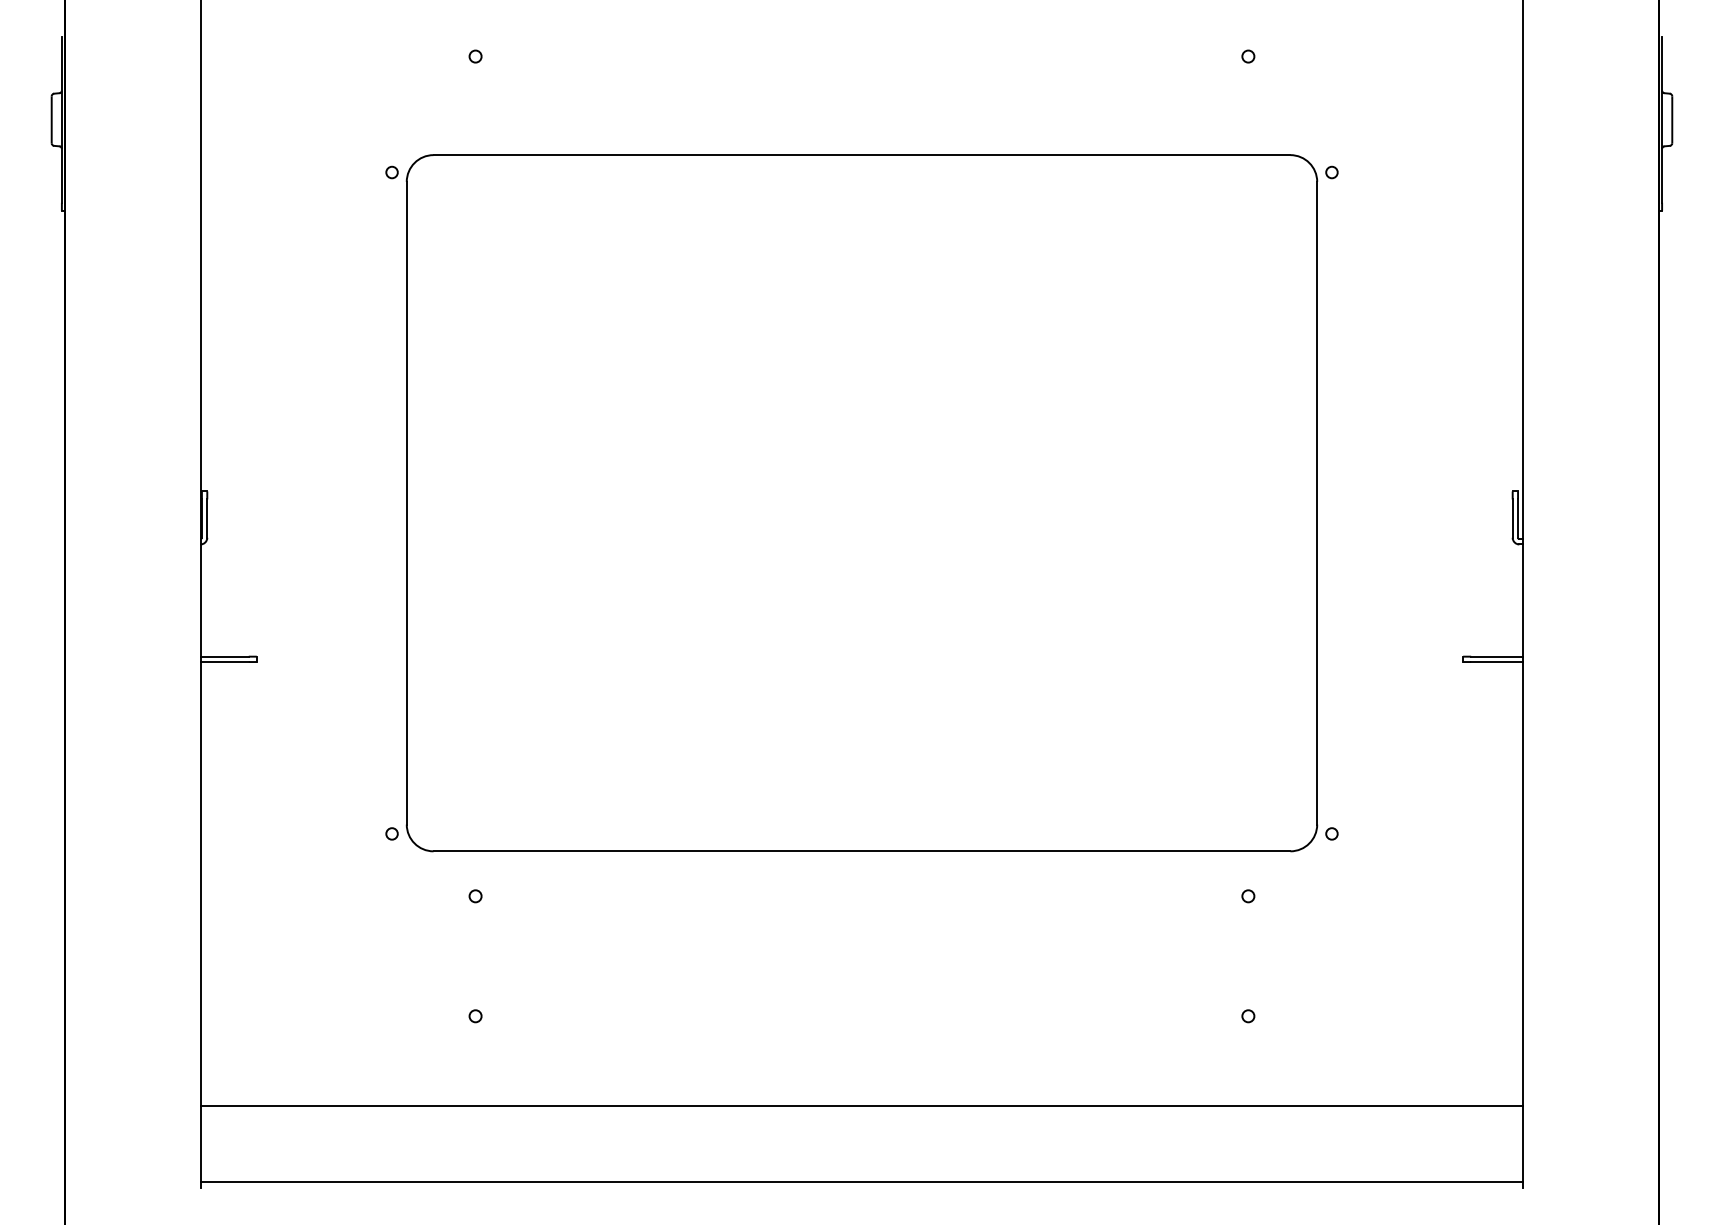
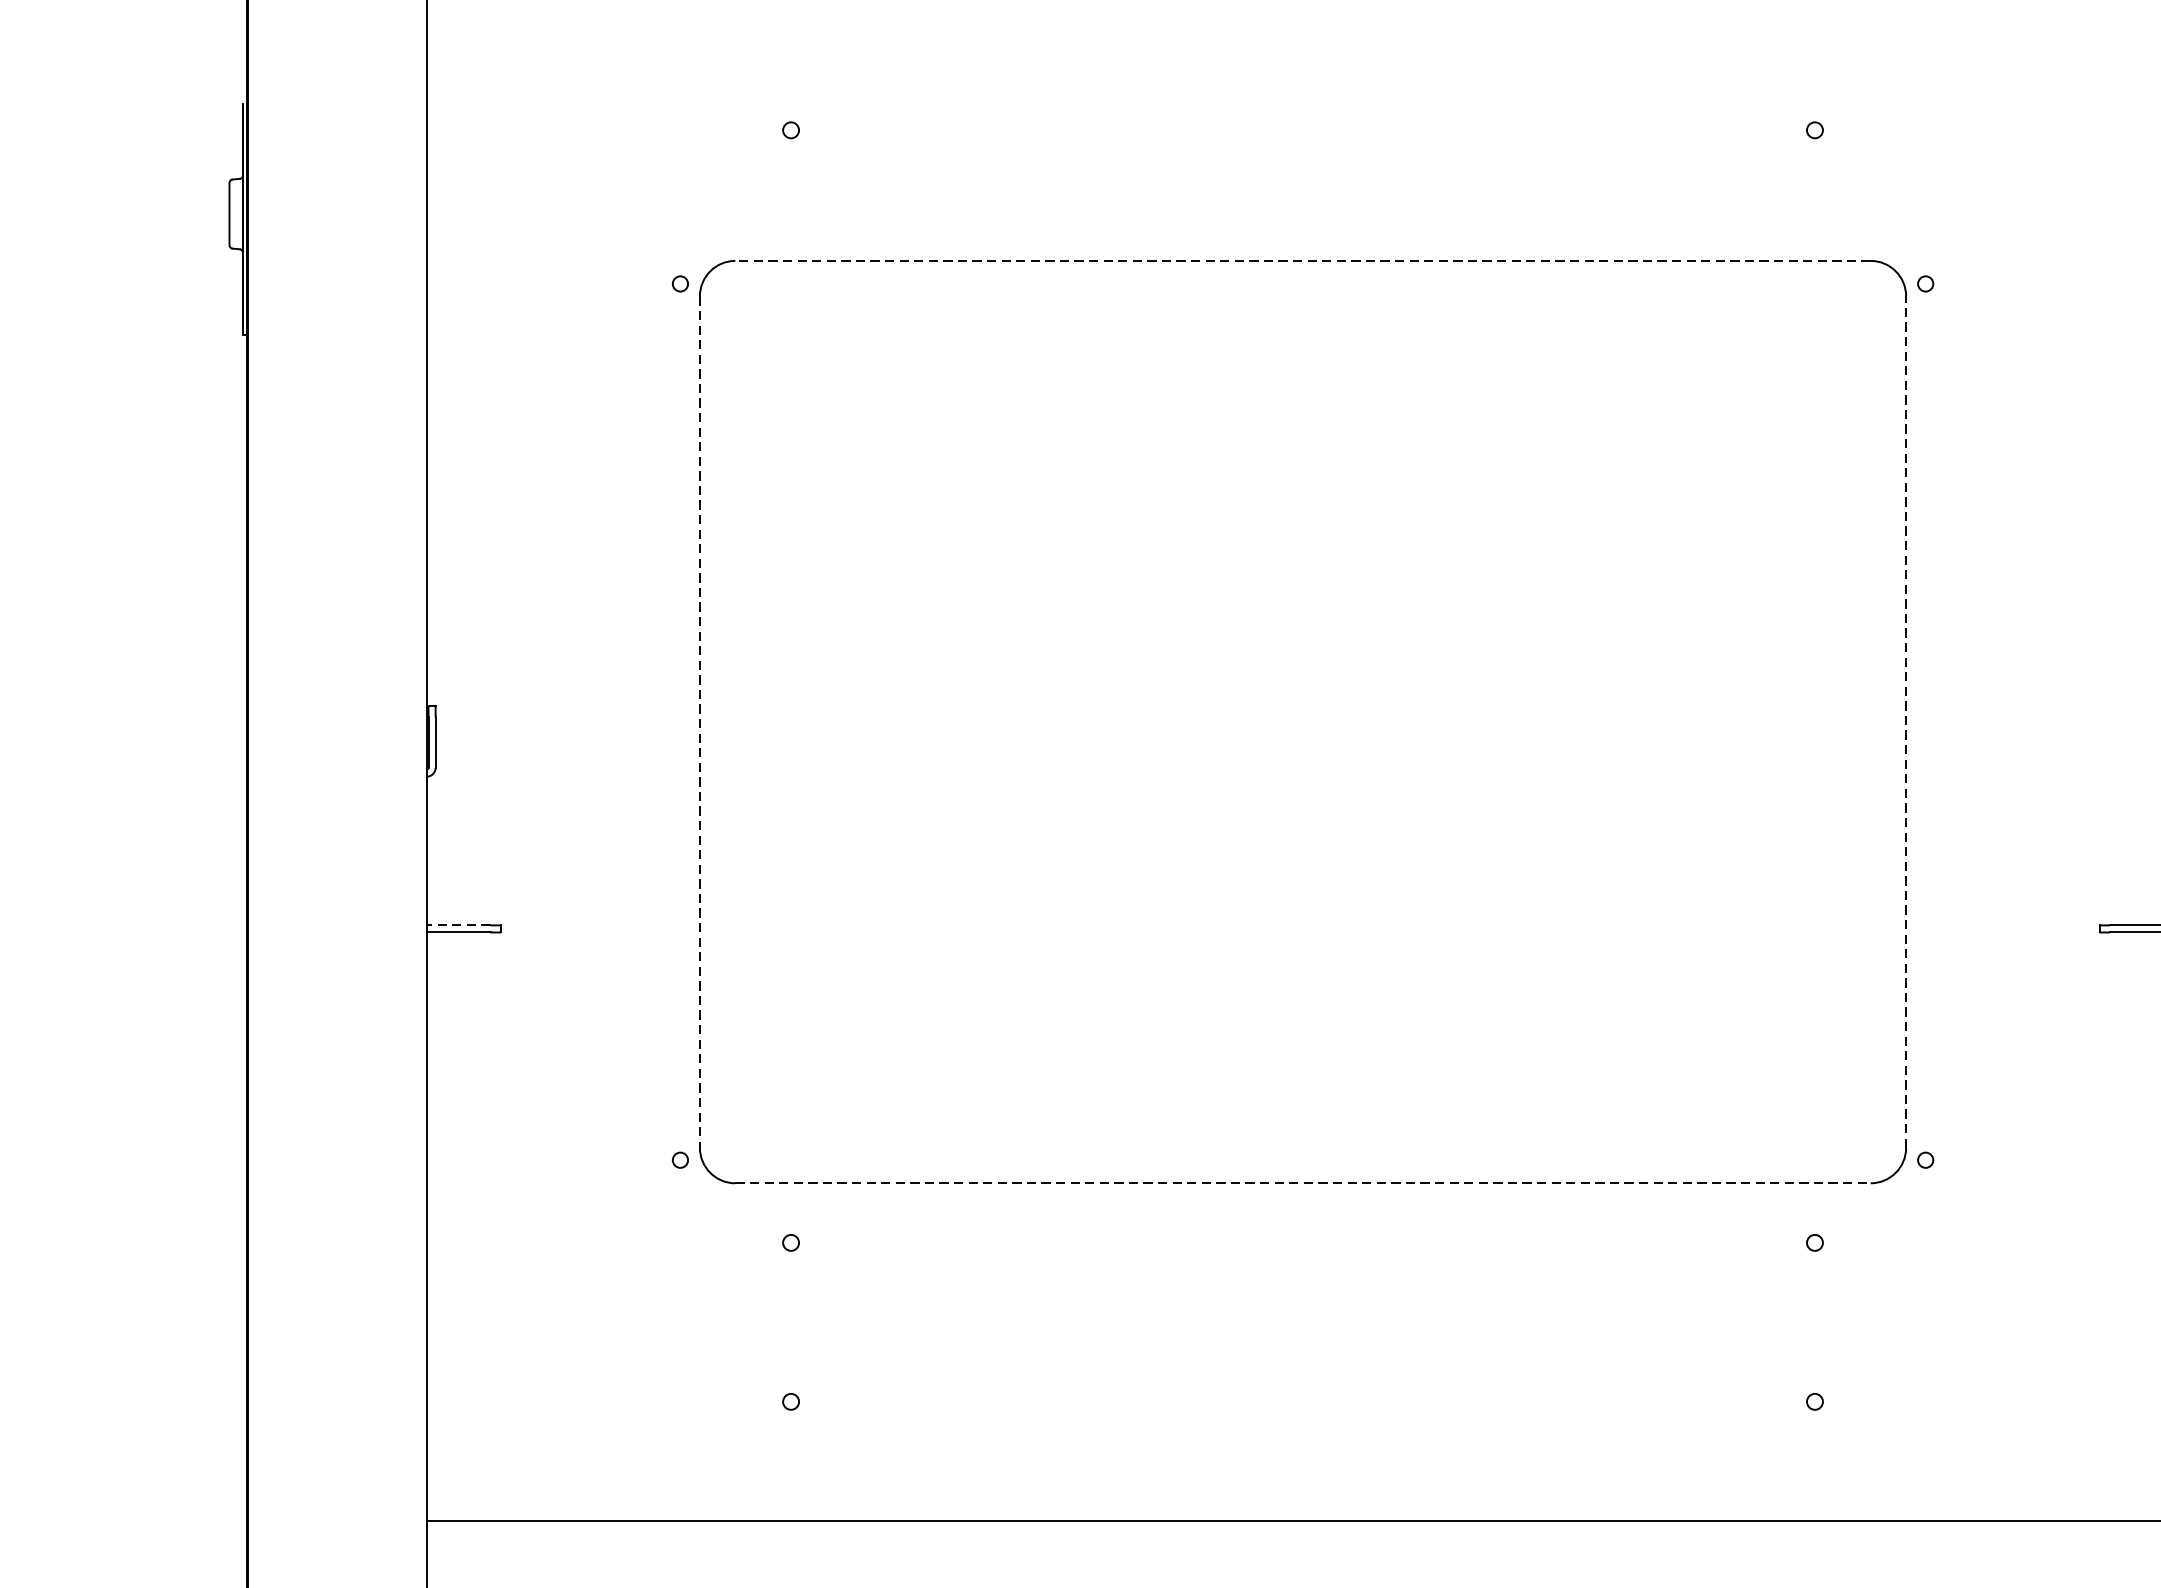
line: (861, 155) -> (1302, 261), solid -> dashed
line: (1317, 502) -> (1906, 721), solid -> dashed
line: (406, 503) -> (699, 722), solid -> dashed
line: (224, 656) -> (458, 925), solid -> dashed
line: (862, 851) -> (1303, 1183), solid -> dashed

